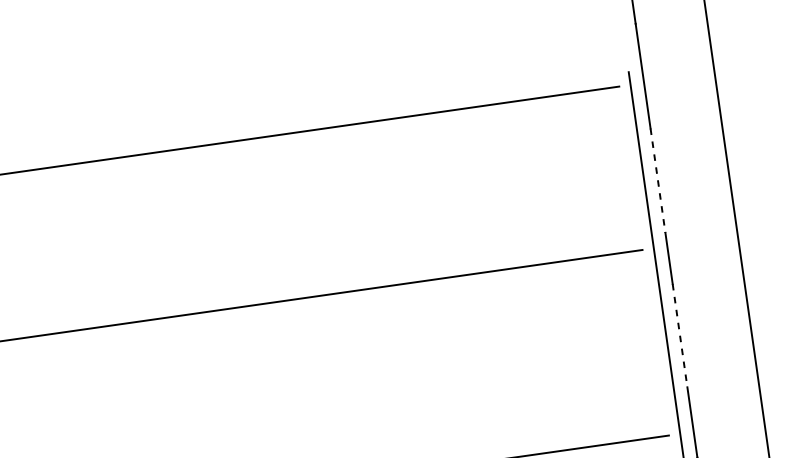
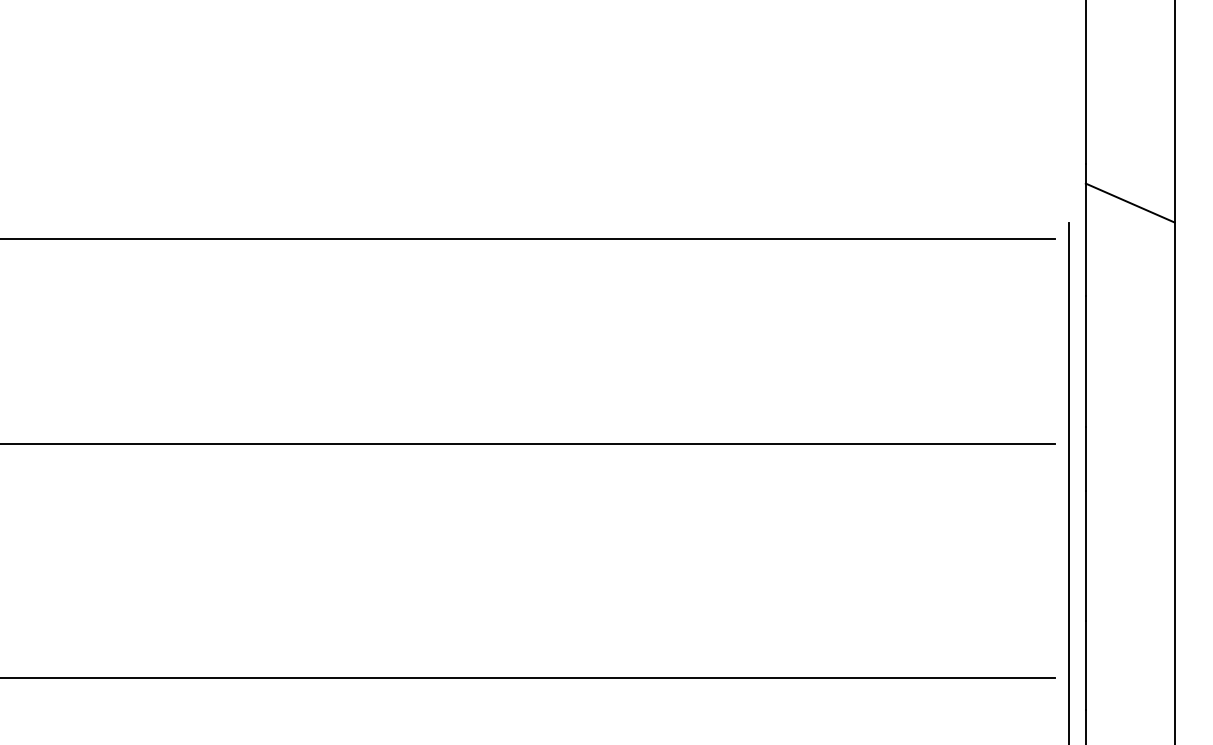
line: (674, 49) -> (1129, 202), added
line: (657, 180) -> (1085, 361), dashed -> solid
line: (679, 335) -> (1085, 556), dashed -> solid

